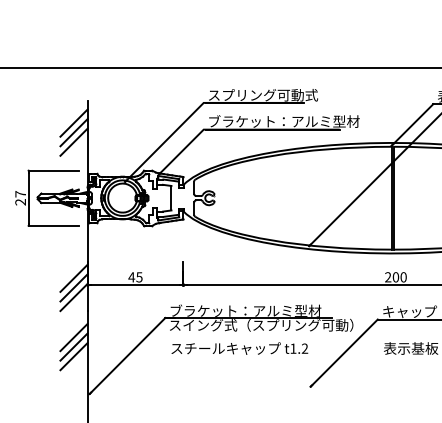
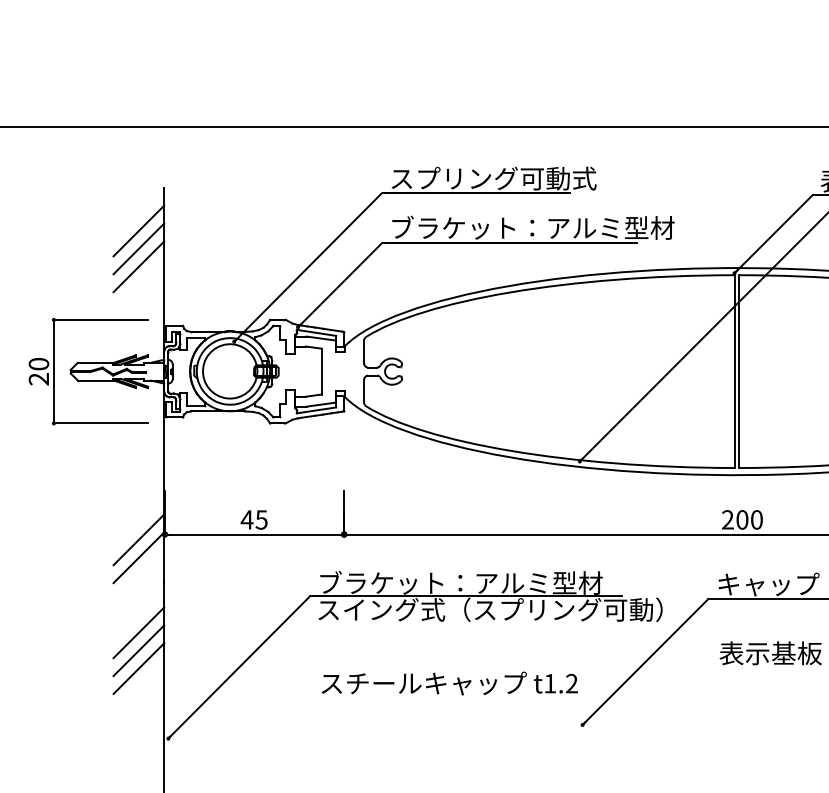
text: (20, 194) -> (38, 364), 27 -> 20
line: (73, 277) -> (138, 520), removed
text: (239, 348) -> (449, 683), moved

